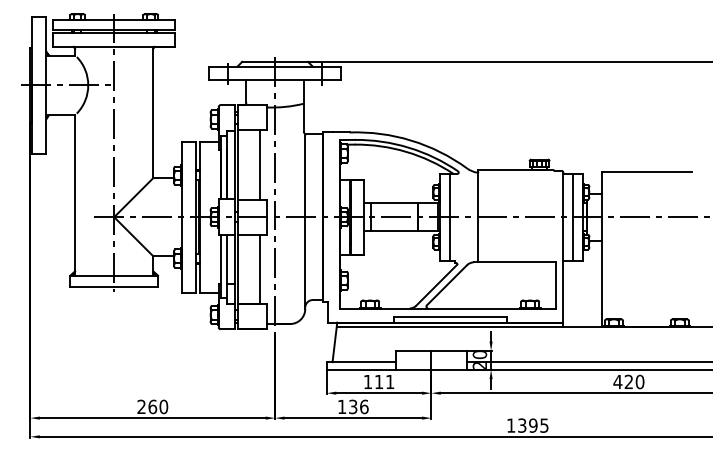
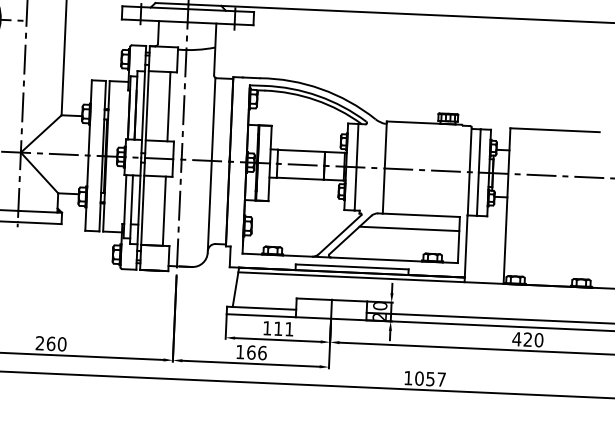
line: (505, 276) -> (409, 228), added
text: (353, 406) -> (251, 352), 136 -> 166
text: (533, 425) -> (430, 378), 1395 -> 1057

